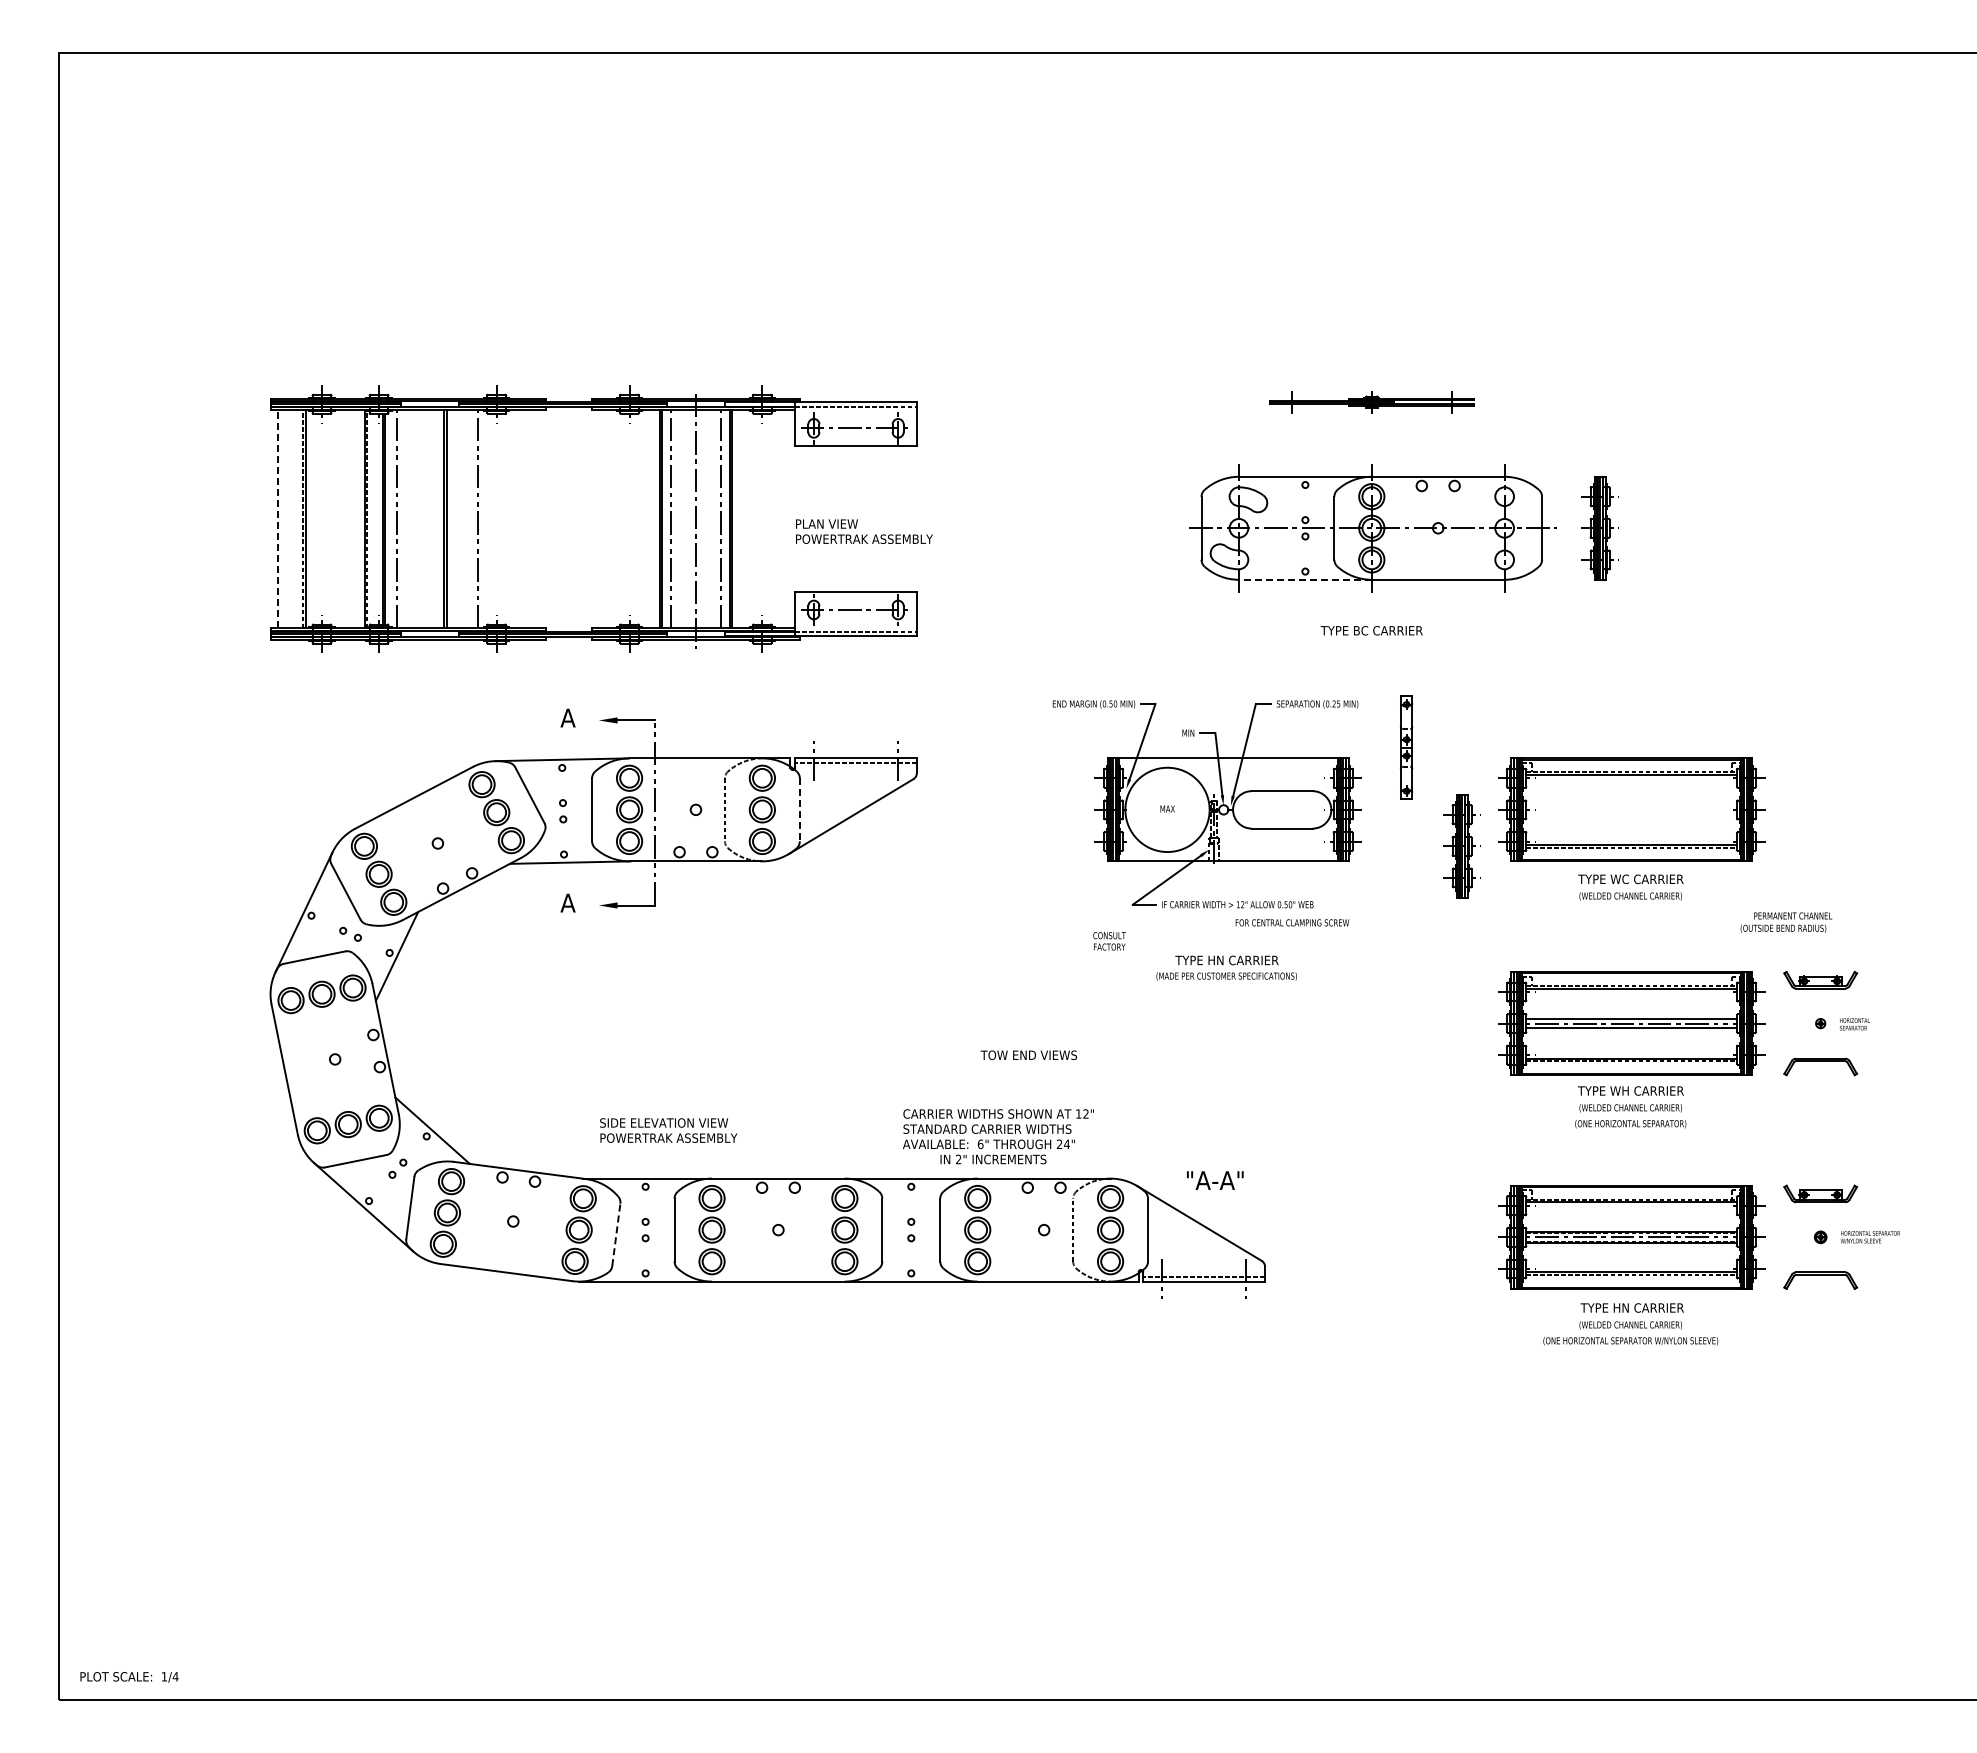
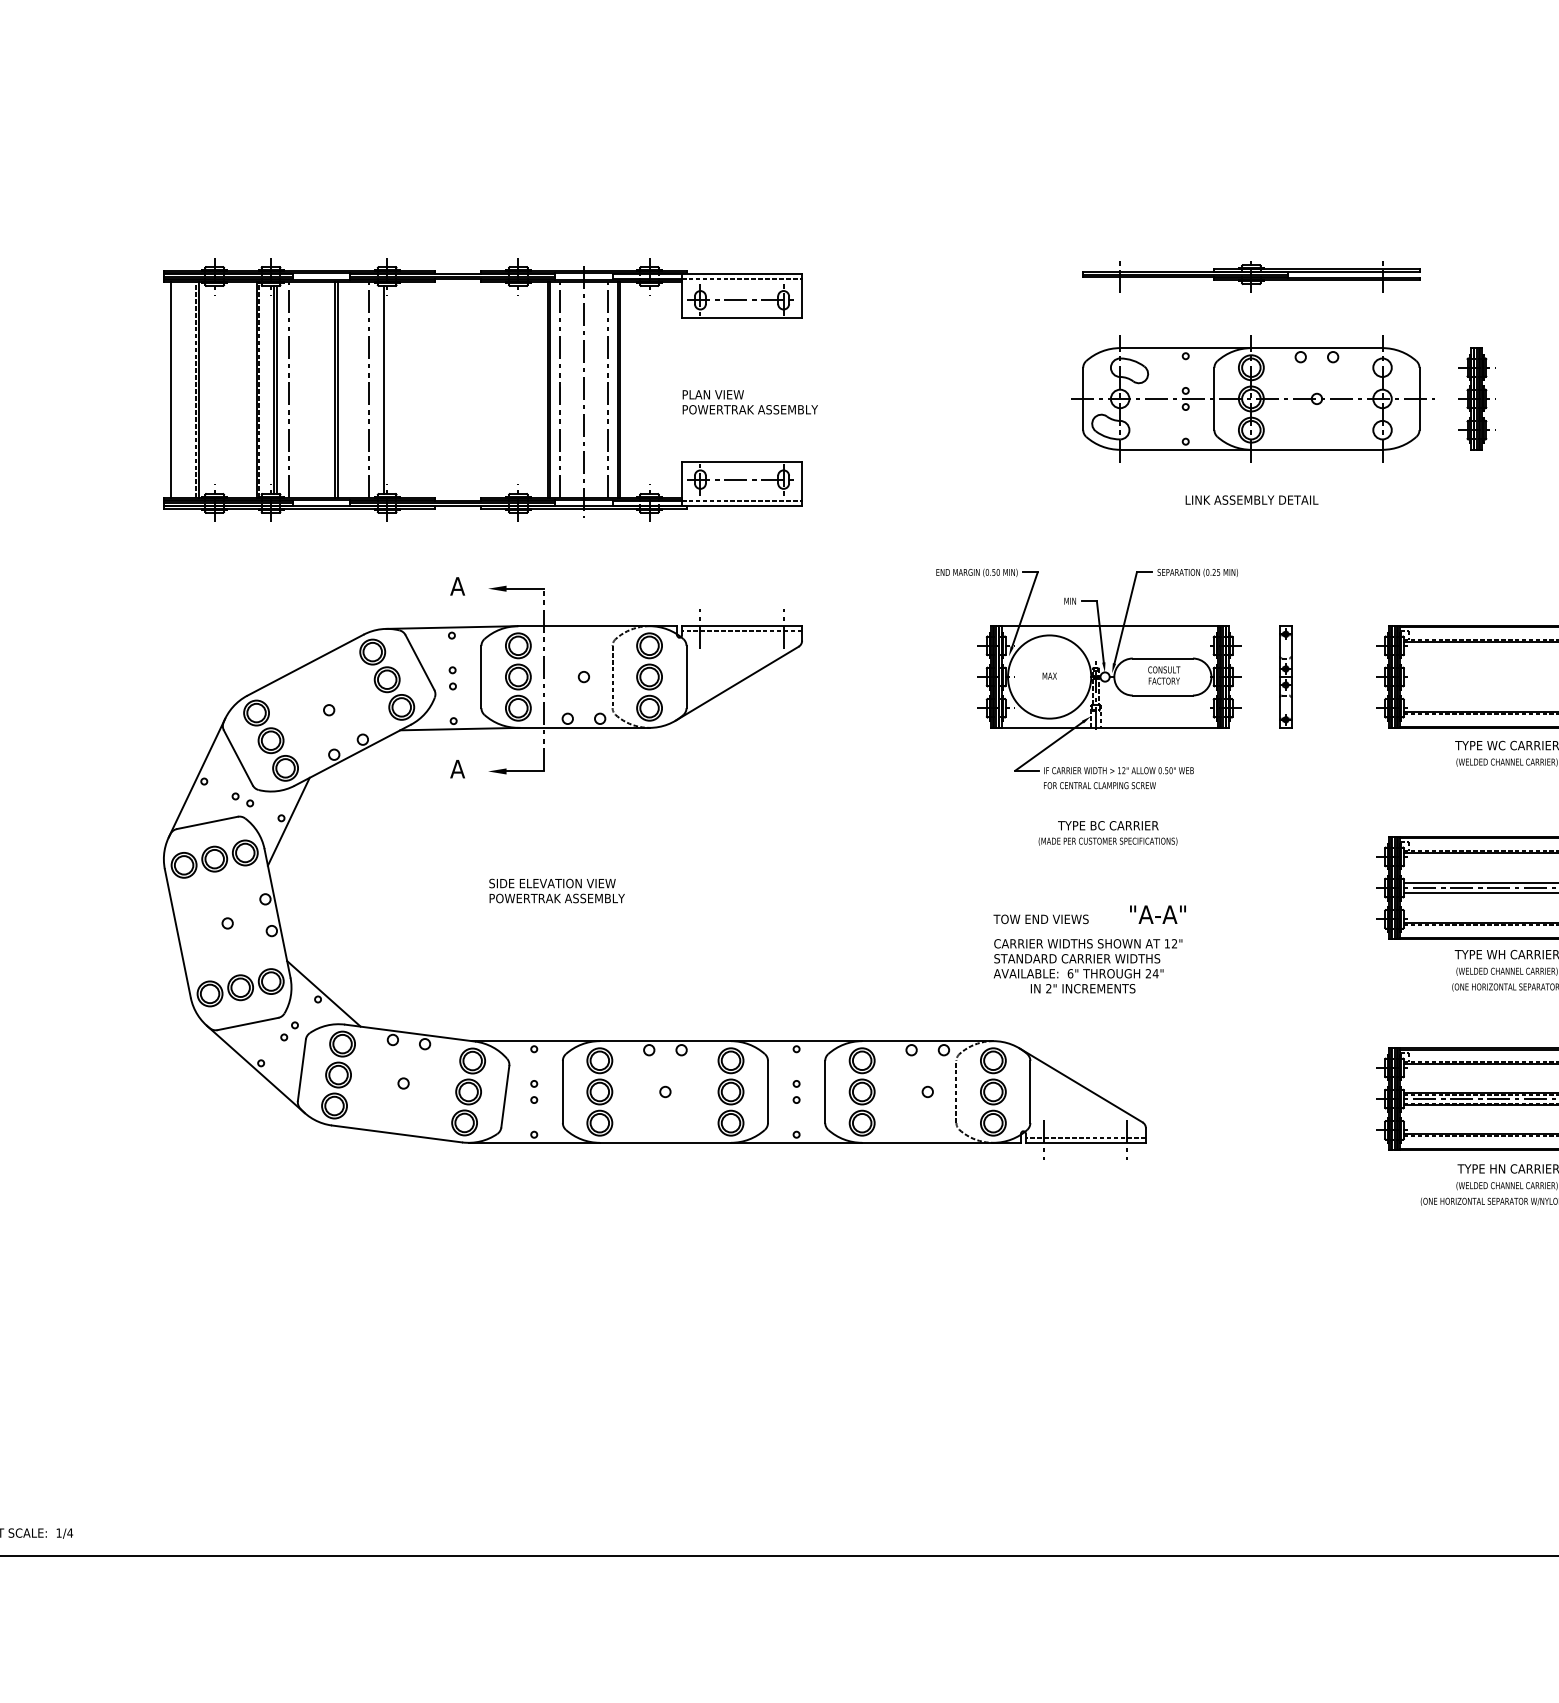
part: (1371, 401) -> (1251, 273), size x1.67
line: (277, 518) -> (170, 389), dashed -> solid
line: (493, 518) -> (384, 389), added
line: (1304, 579) -> (1184, 449), dashed -> solid
text: (1372, 630) -> (1252, 499), TYPE BC CARRIER -> LINK ASSEMBLY DETAIL
part: (1406, 747) -> (1285, 676), moved
line: (799, 810) -> (686, 677), dashed -> solid
part: (1461, 846) -> (1339, 713), removed
text: (1292, 922) -> (1099, 785), moved
text: (1109, 941) -> (1164, 675), moved
text: (1226, 960) -> (1107, 825), TYPE HN CARRIER -> TYPE BC CARRIER
text: (1028, 1054) -> (1040, 918), moved
text: (668, 1130) -> (556, 890), moved
text: (998, 1136) -> (1088, 965), moved
text: (1215, 1180) -> (1158, 914), moved
line: (616, 1234) -> (505, 1096), dashed -> solid

